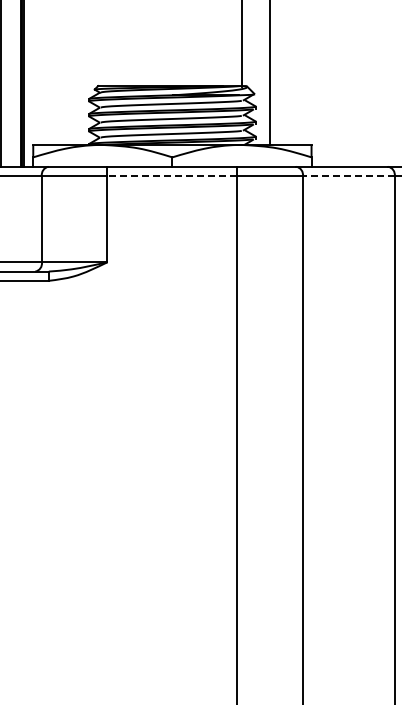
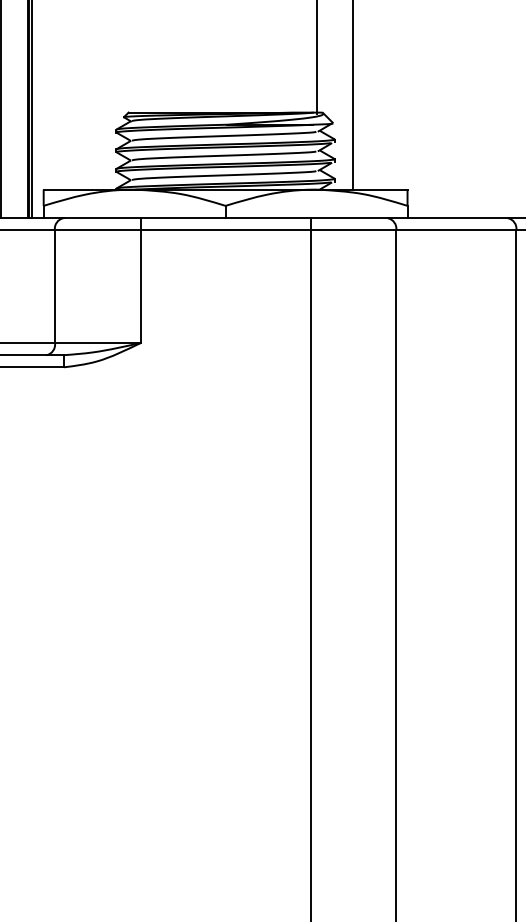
line: (172, 176) -> (225, 230), dashed -> solid
line: (348, 176) -> (455, 230), dashed -> solid

